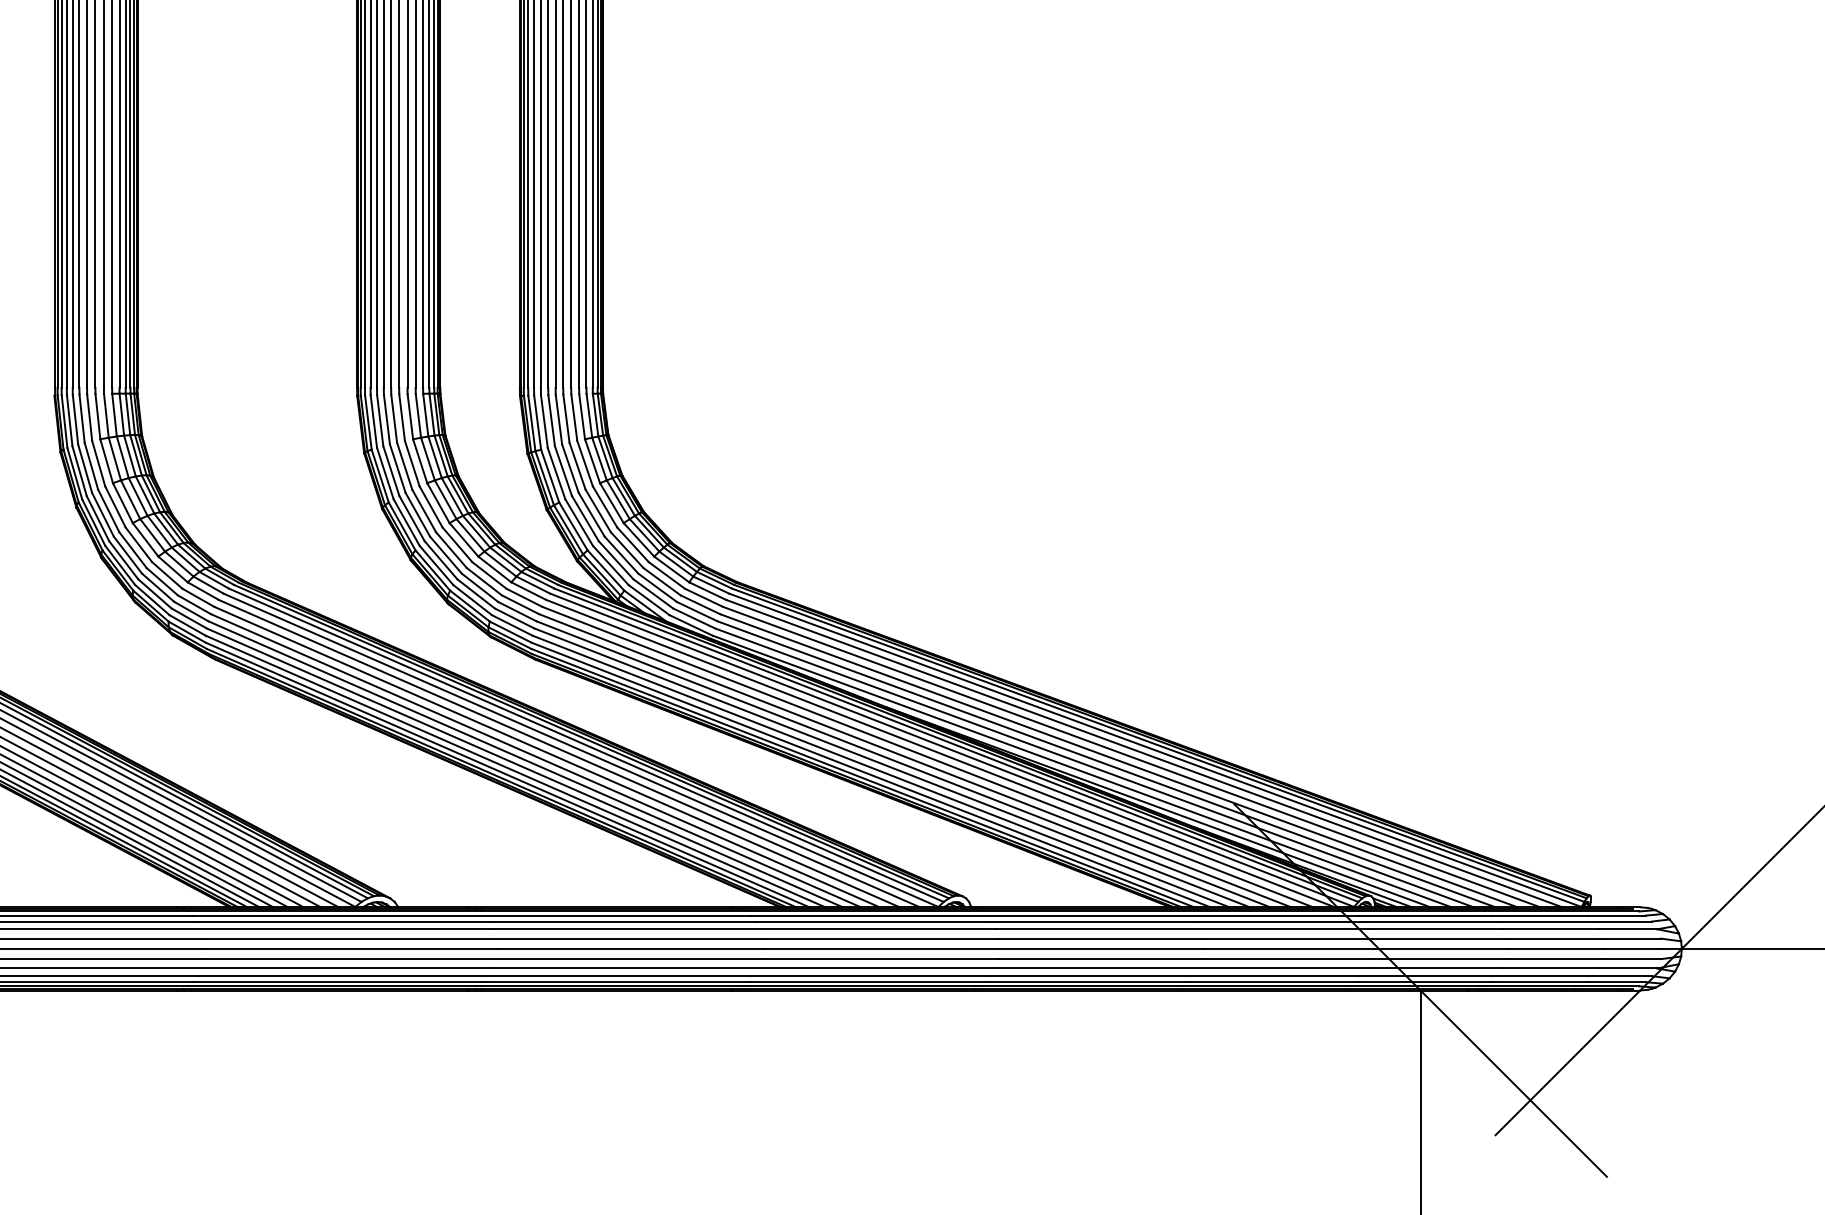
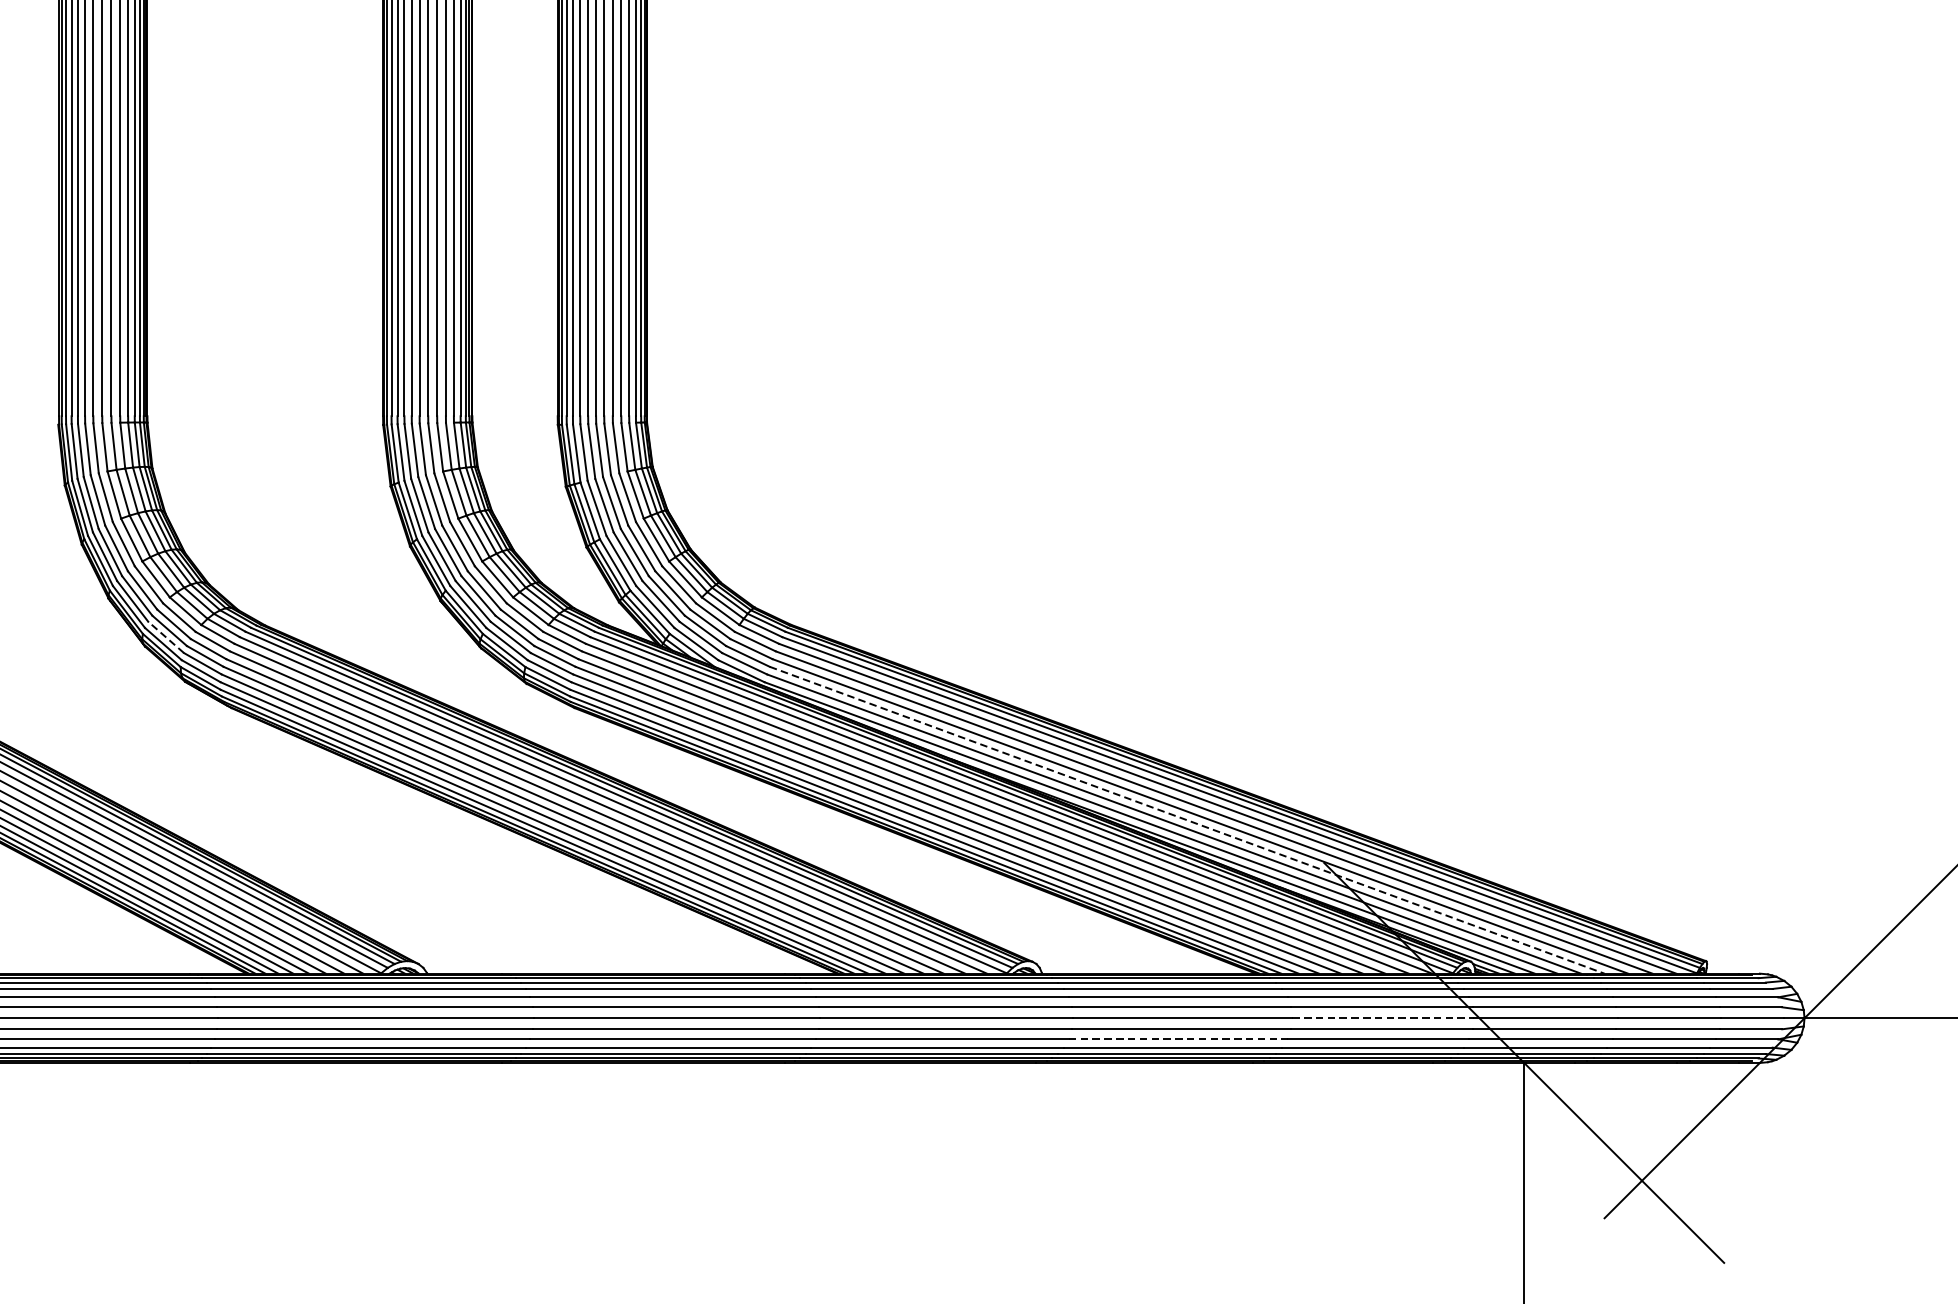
line: (154, 593) -> (165, 636), solid -> dashed
line: (1106, 764) -> (1187, 820), solid -> dashed
line: (1289, 948) -> (1383, 1017), solid -> dashed
line: (1098, 968) -> (1178, 1039), solid -> dashed

